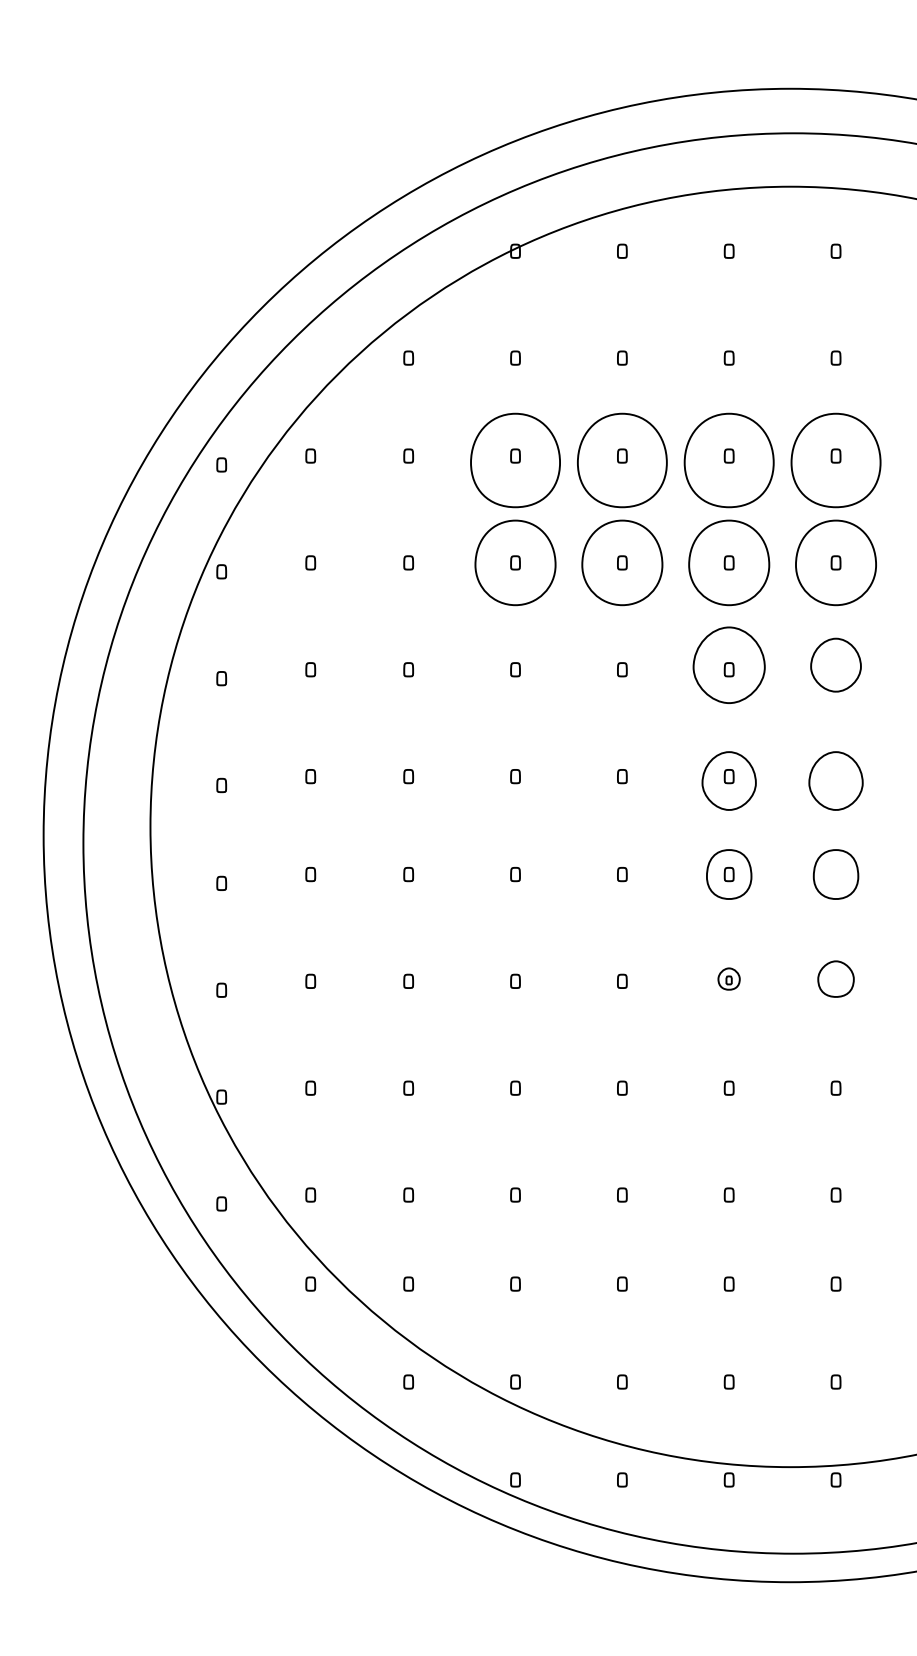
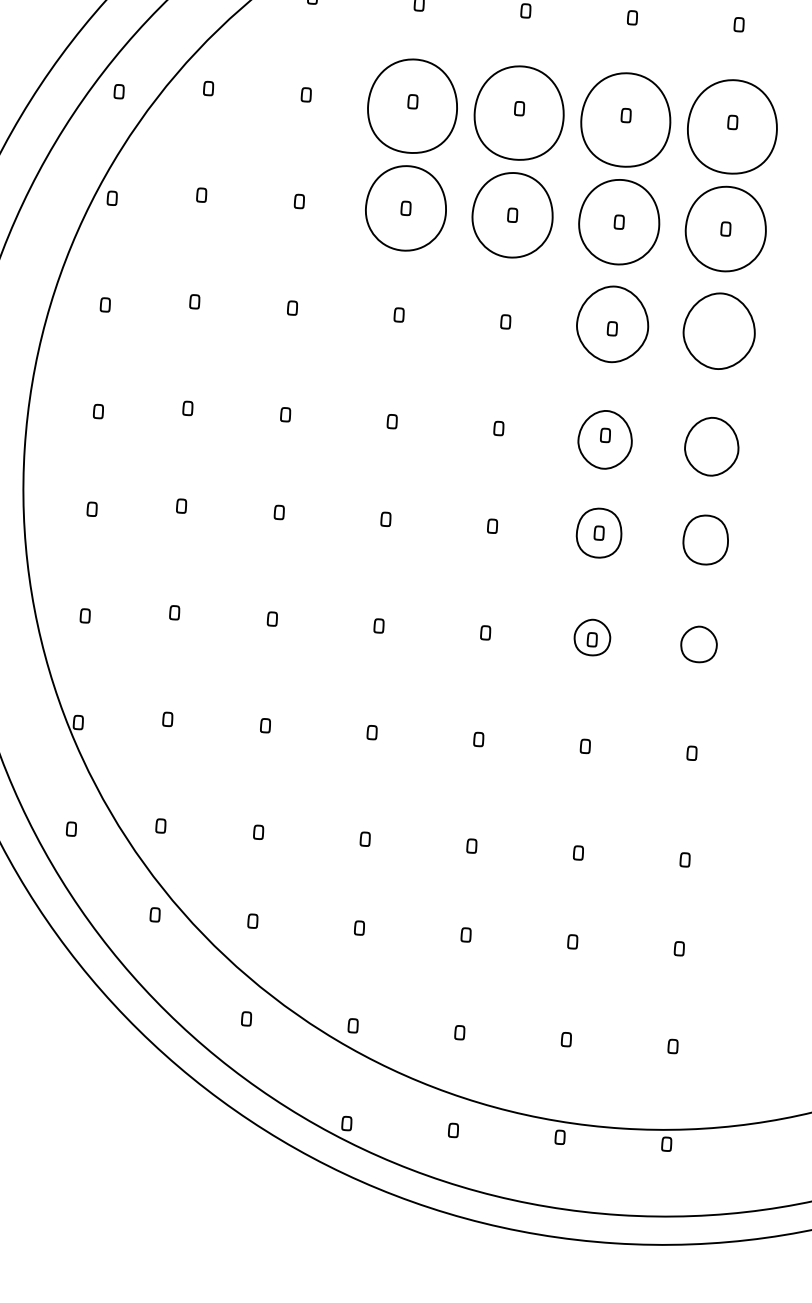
part: (835, 664) -> (718, 330), size x1.43
part: (728, 978) -> (591, 636), size x1.67

